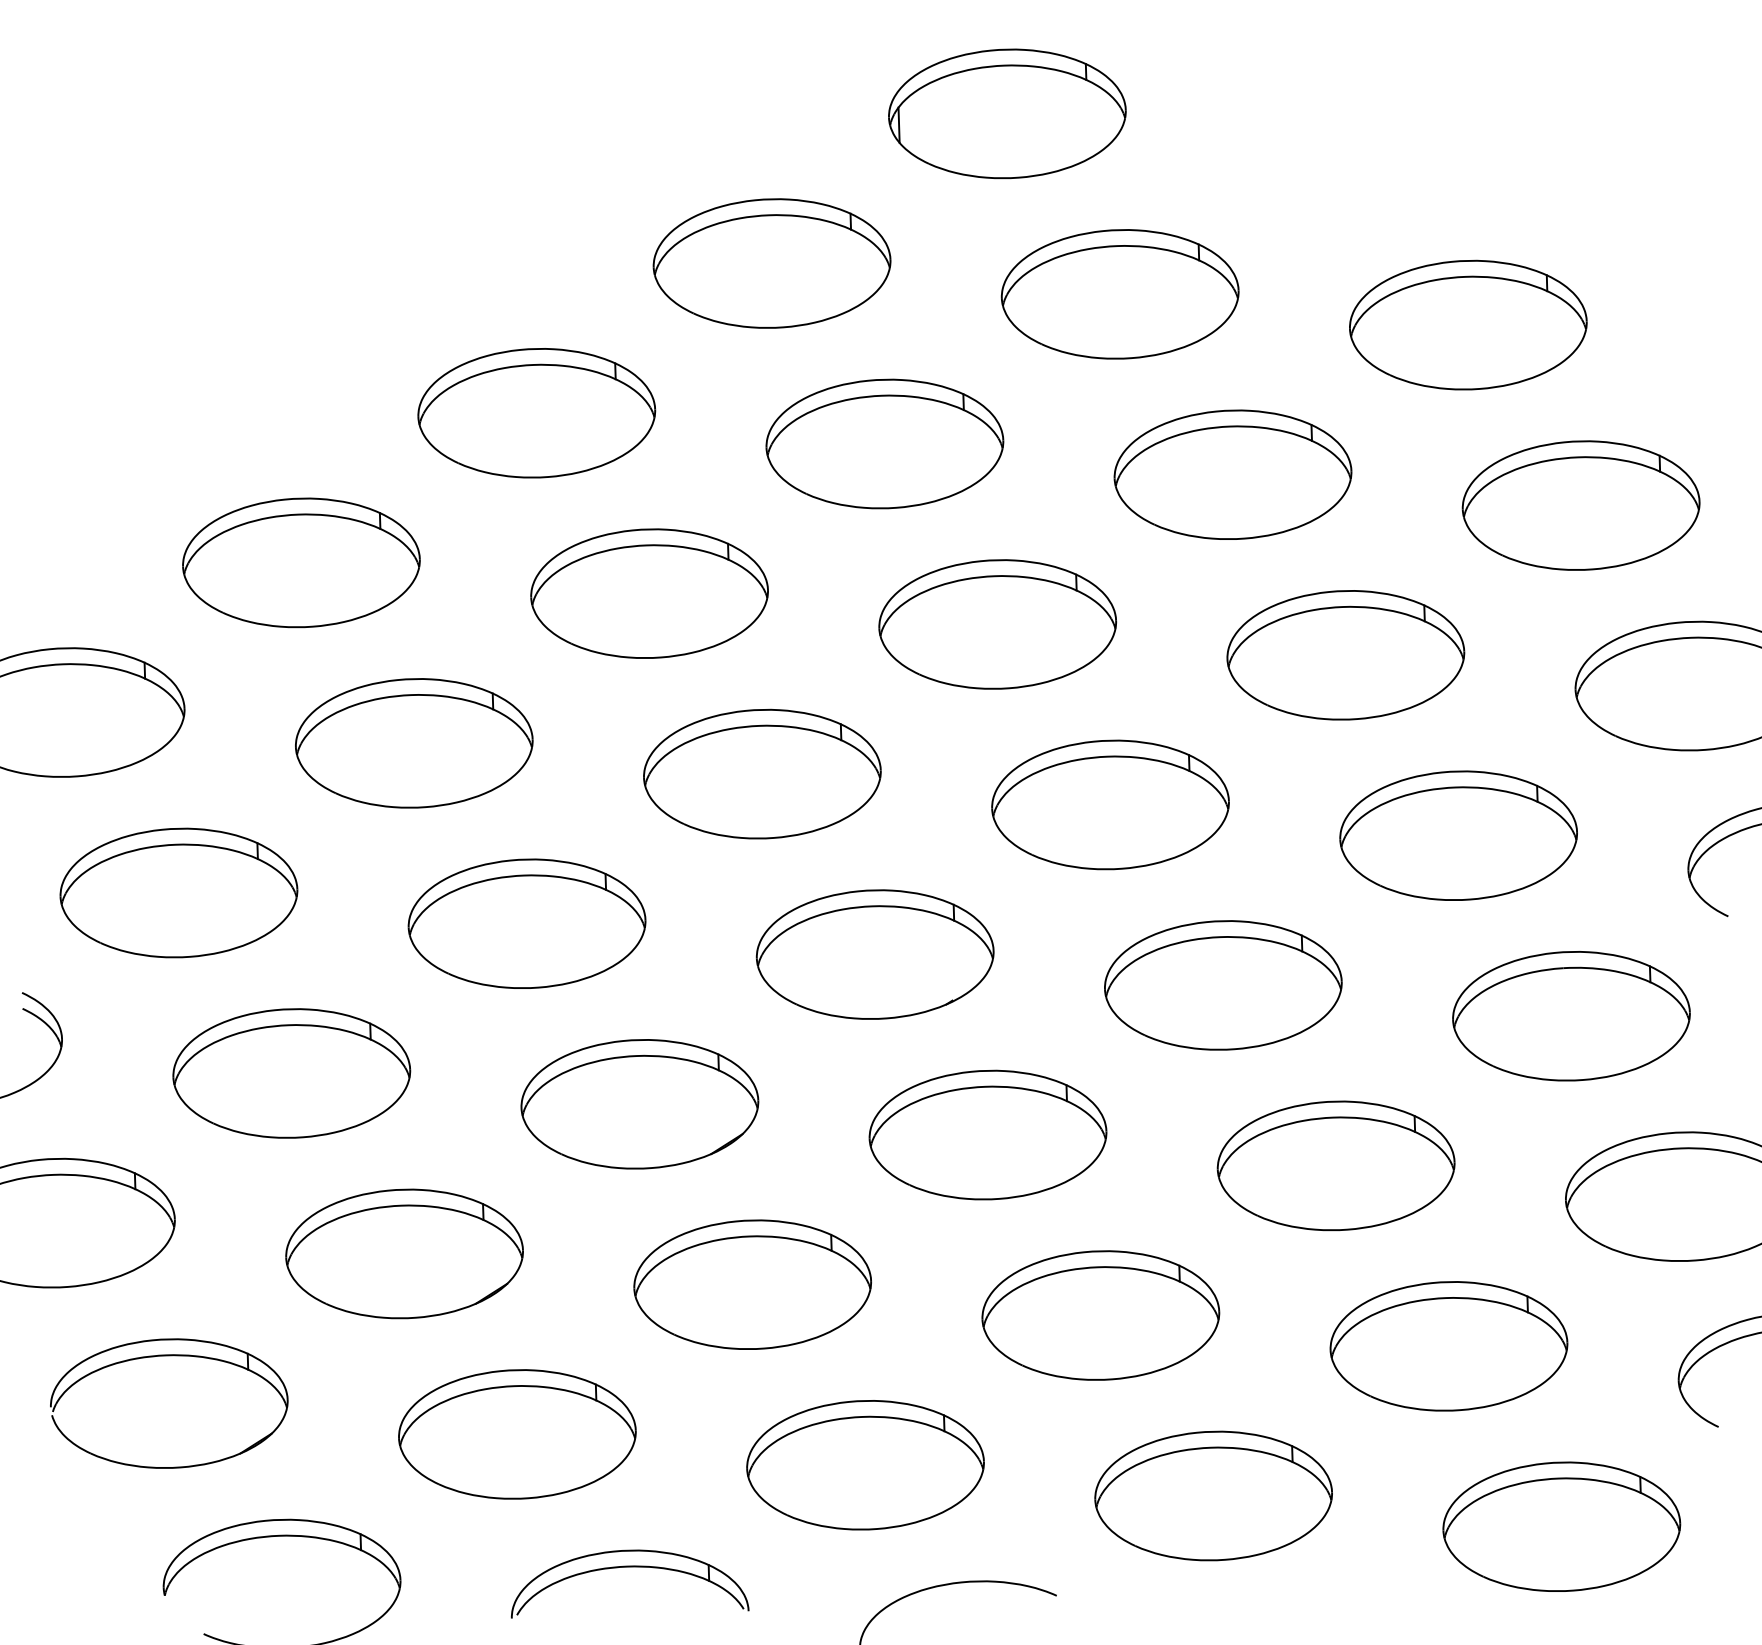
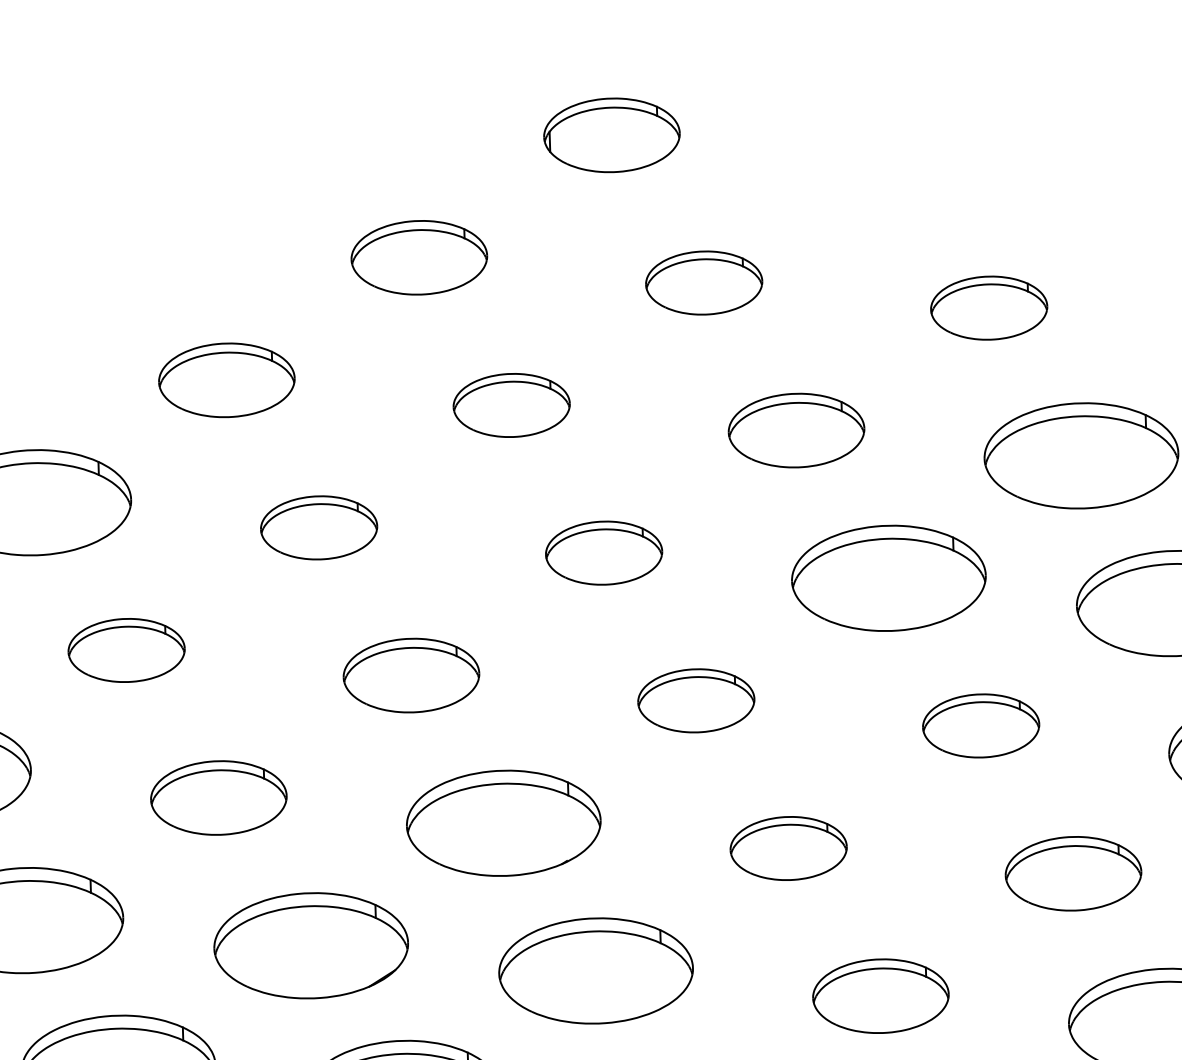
part: (1007, 113) -> (612, 135), size x0.7
part: (771, 263) -> (418, 257), size x0.7
part: (1119, 294) -> (703, 283), size x0.6
part: (1468, 324) -> (989, 307), size x0.6
part: (536, 413) -> (226, 380), size x0.7
part: (884, 443) -> (511, 405), size x0.6
part: (1232, 474) -> (796, 430), size x0.7
part: (649, 593) -> (319, 527), size x0.6
part: (997, 624) -> (603, 553), size x0.6
part: (414, 743) -> (126, 650), size x0.6
part: (762, 773) -> (411, 675), size x0.7
part: (1110, 804) -> (696, 700), size x0.6
part: (1458, 835) -> (981, 725), size x0.6
part: (526, 923) -> (218, 797), size x0.7
part: (1223, 985) -> (788, 848), size x0.6
part: (1571, 1016) -> (1073, 873), size x0.7
part: (1335, 1165) -> (880, 995), size x0.7

